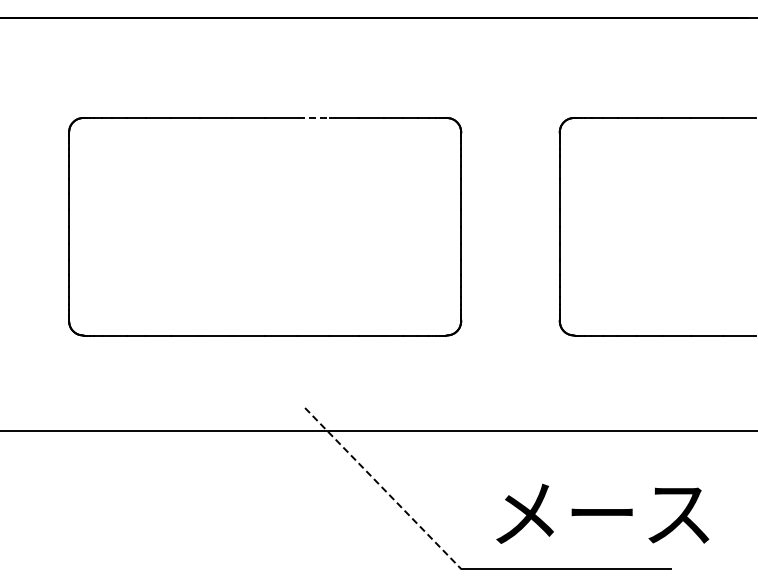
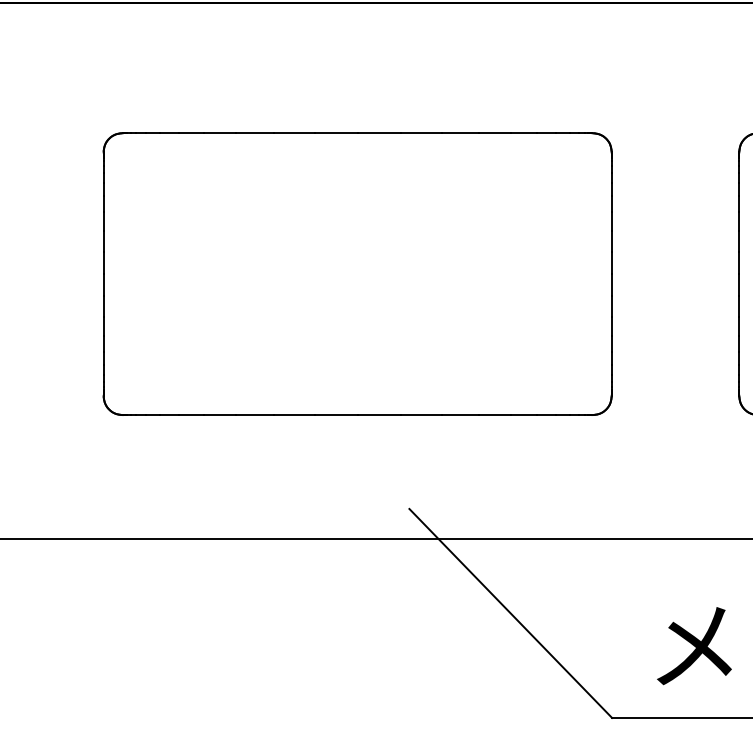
line: (314, 117) -> (421, 132), dashed -> solid
line: (383, 489) -> (510, 614), dashed -> solid

